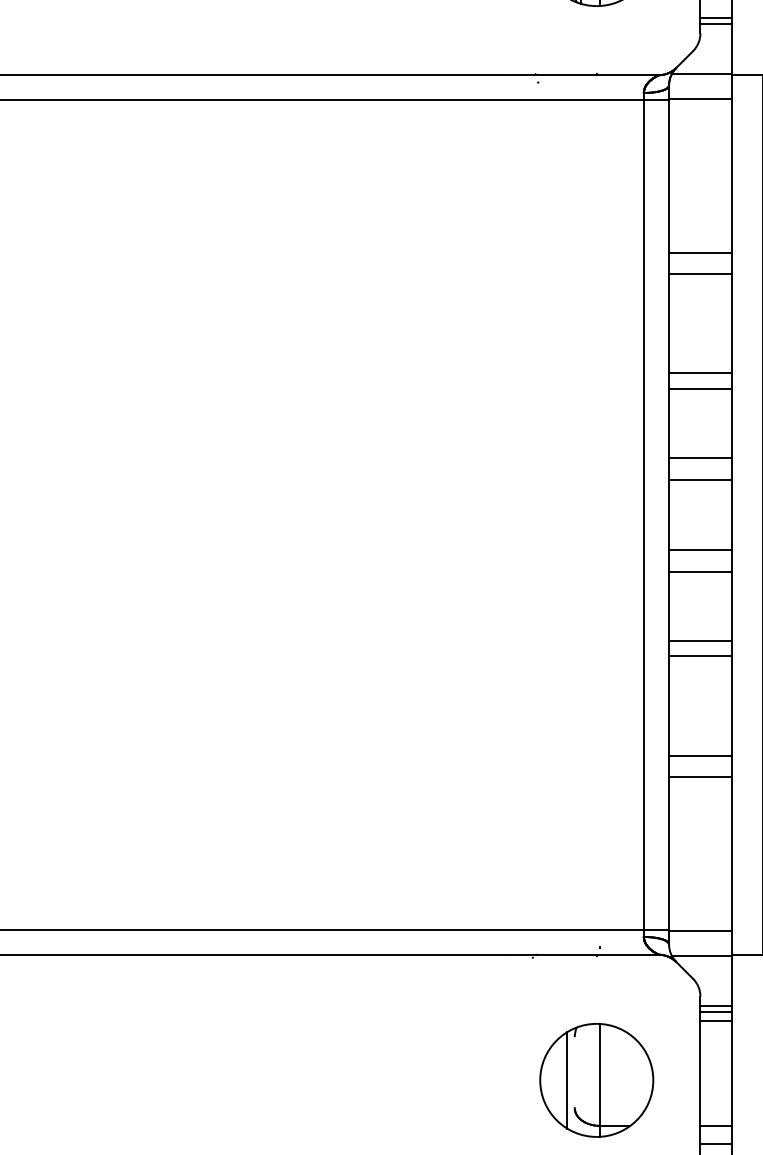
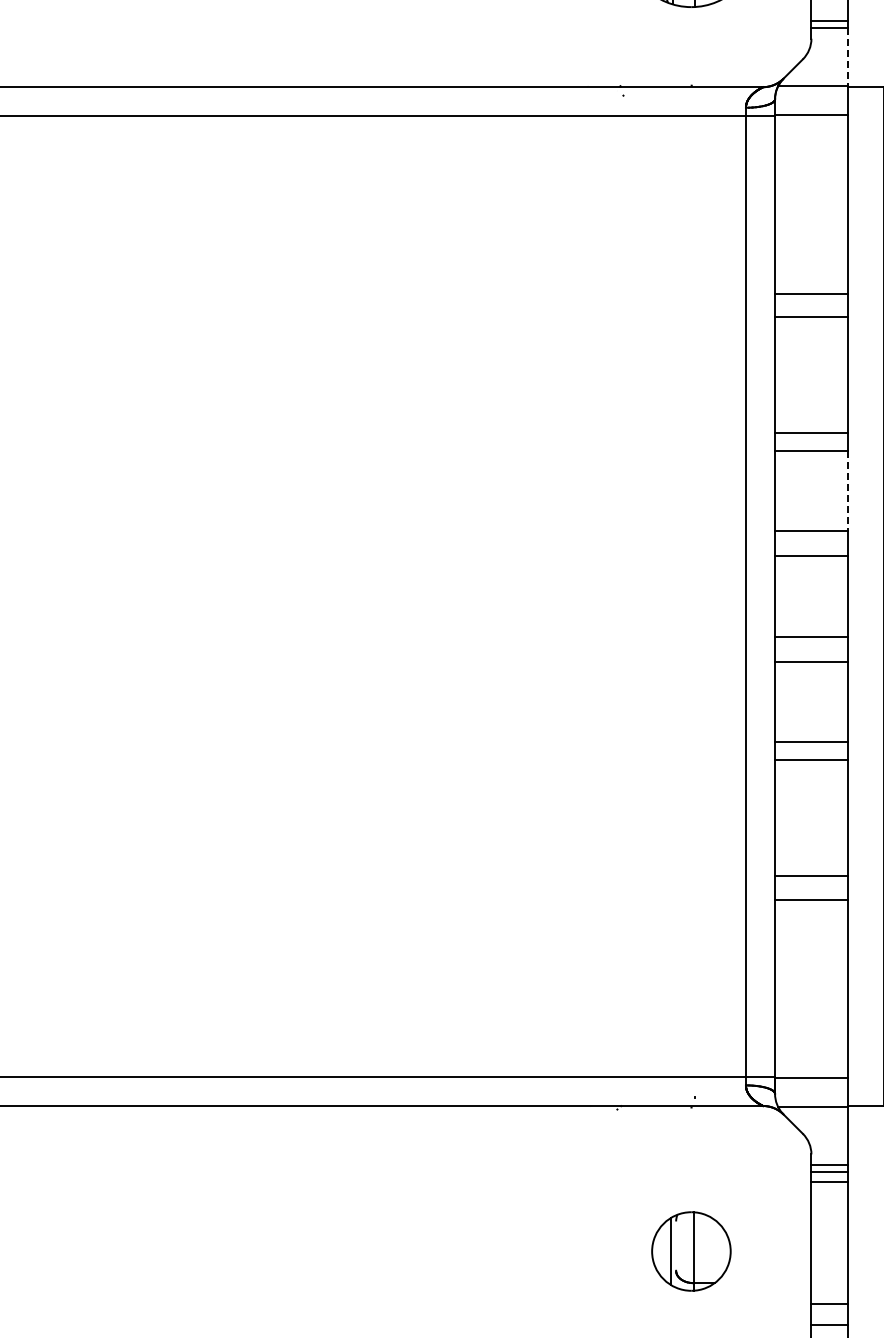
line: (731, 49) -> (847, 57), solid -> dashed
line: (731, 424) -> (847, 491), solid -> dashed
part: (596, 1080) -> (691, 1251), size x0.6

